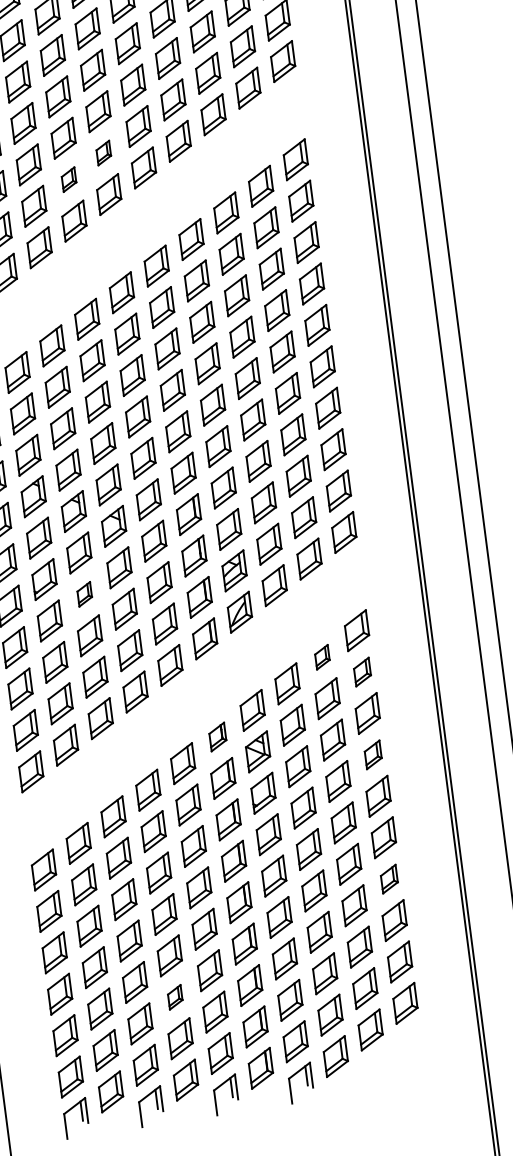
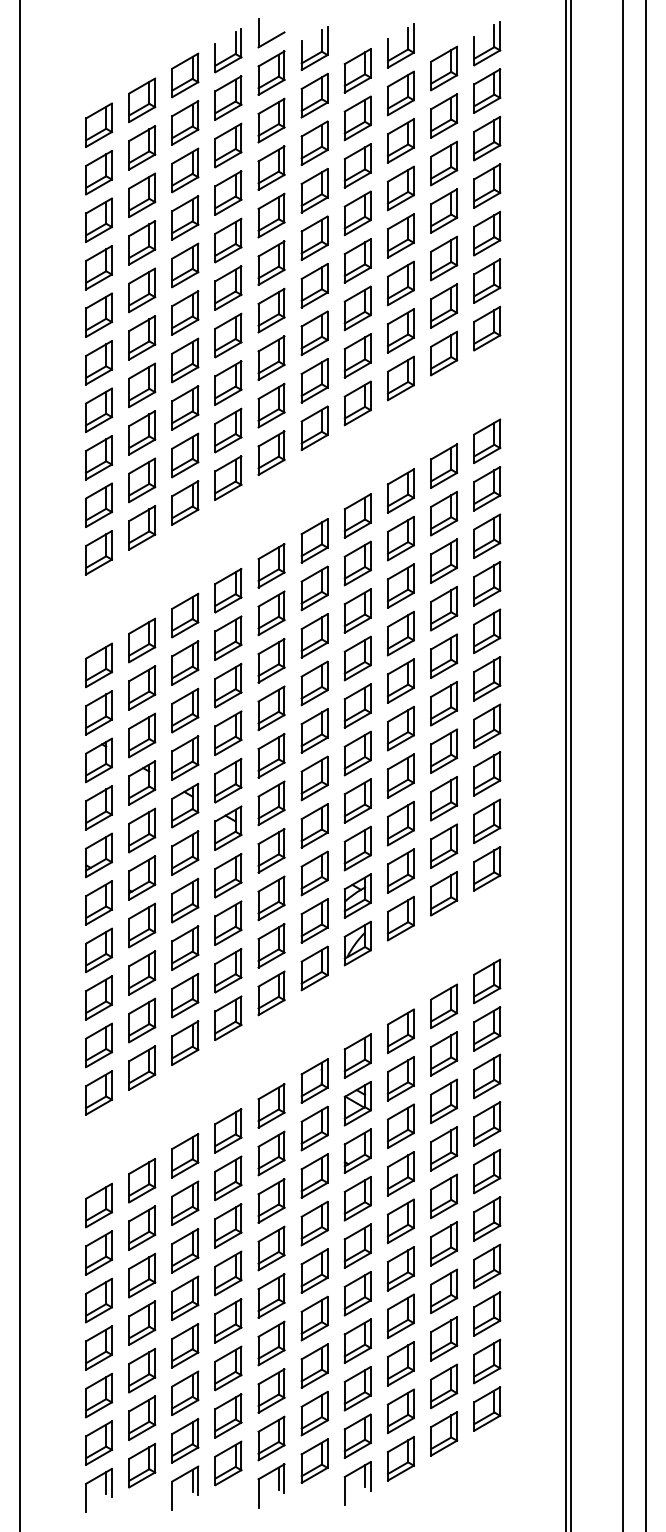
part: (103, 152) -> (271, 405), size x1.67
part: (69, 179) -> (228, 430), size x1.67
part: (84, 594) -> (185, 900), size x1.67
part: (322, 657) -> (444, 1006), size x1.67
part: (362, 671) -> (487, 1028), size x1.43
part: (217, 736) -> (314, 1080), size x1.43
part: (373, 754) -> (487, 1123), size x1.43
part: (389, 879) -> (487, 1266), size x1.43
part: (175, 997) -> (228, 1368), size x1.67

